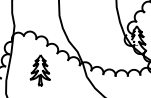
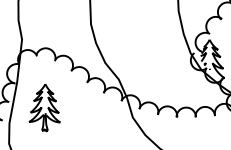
part: (39, 70) -> (43, 107), moved

